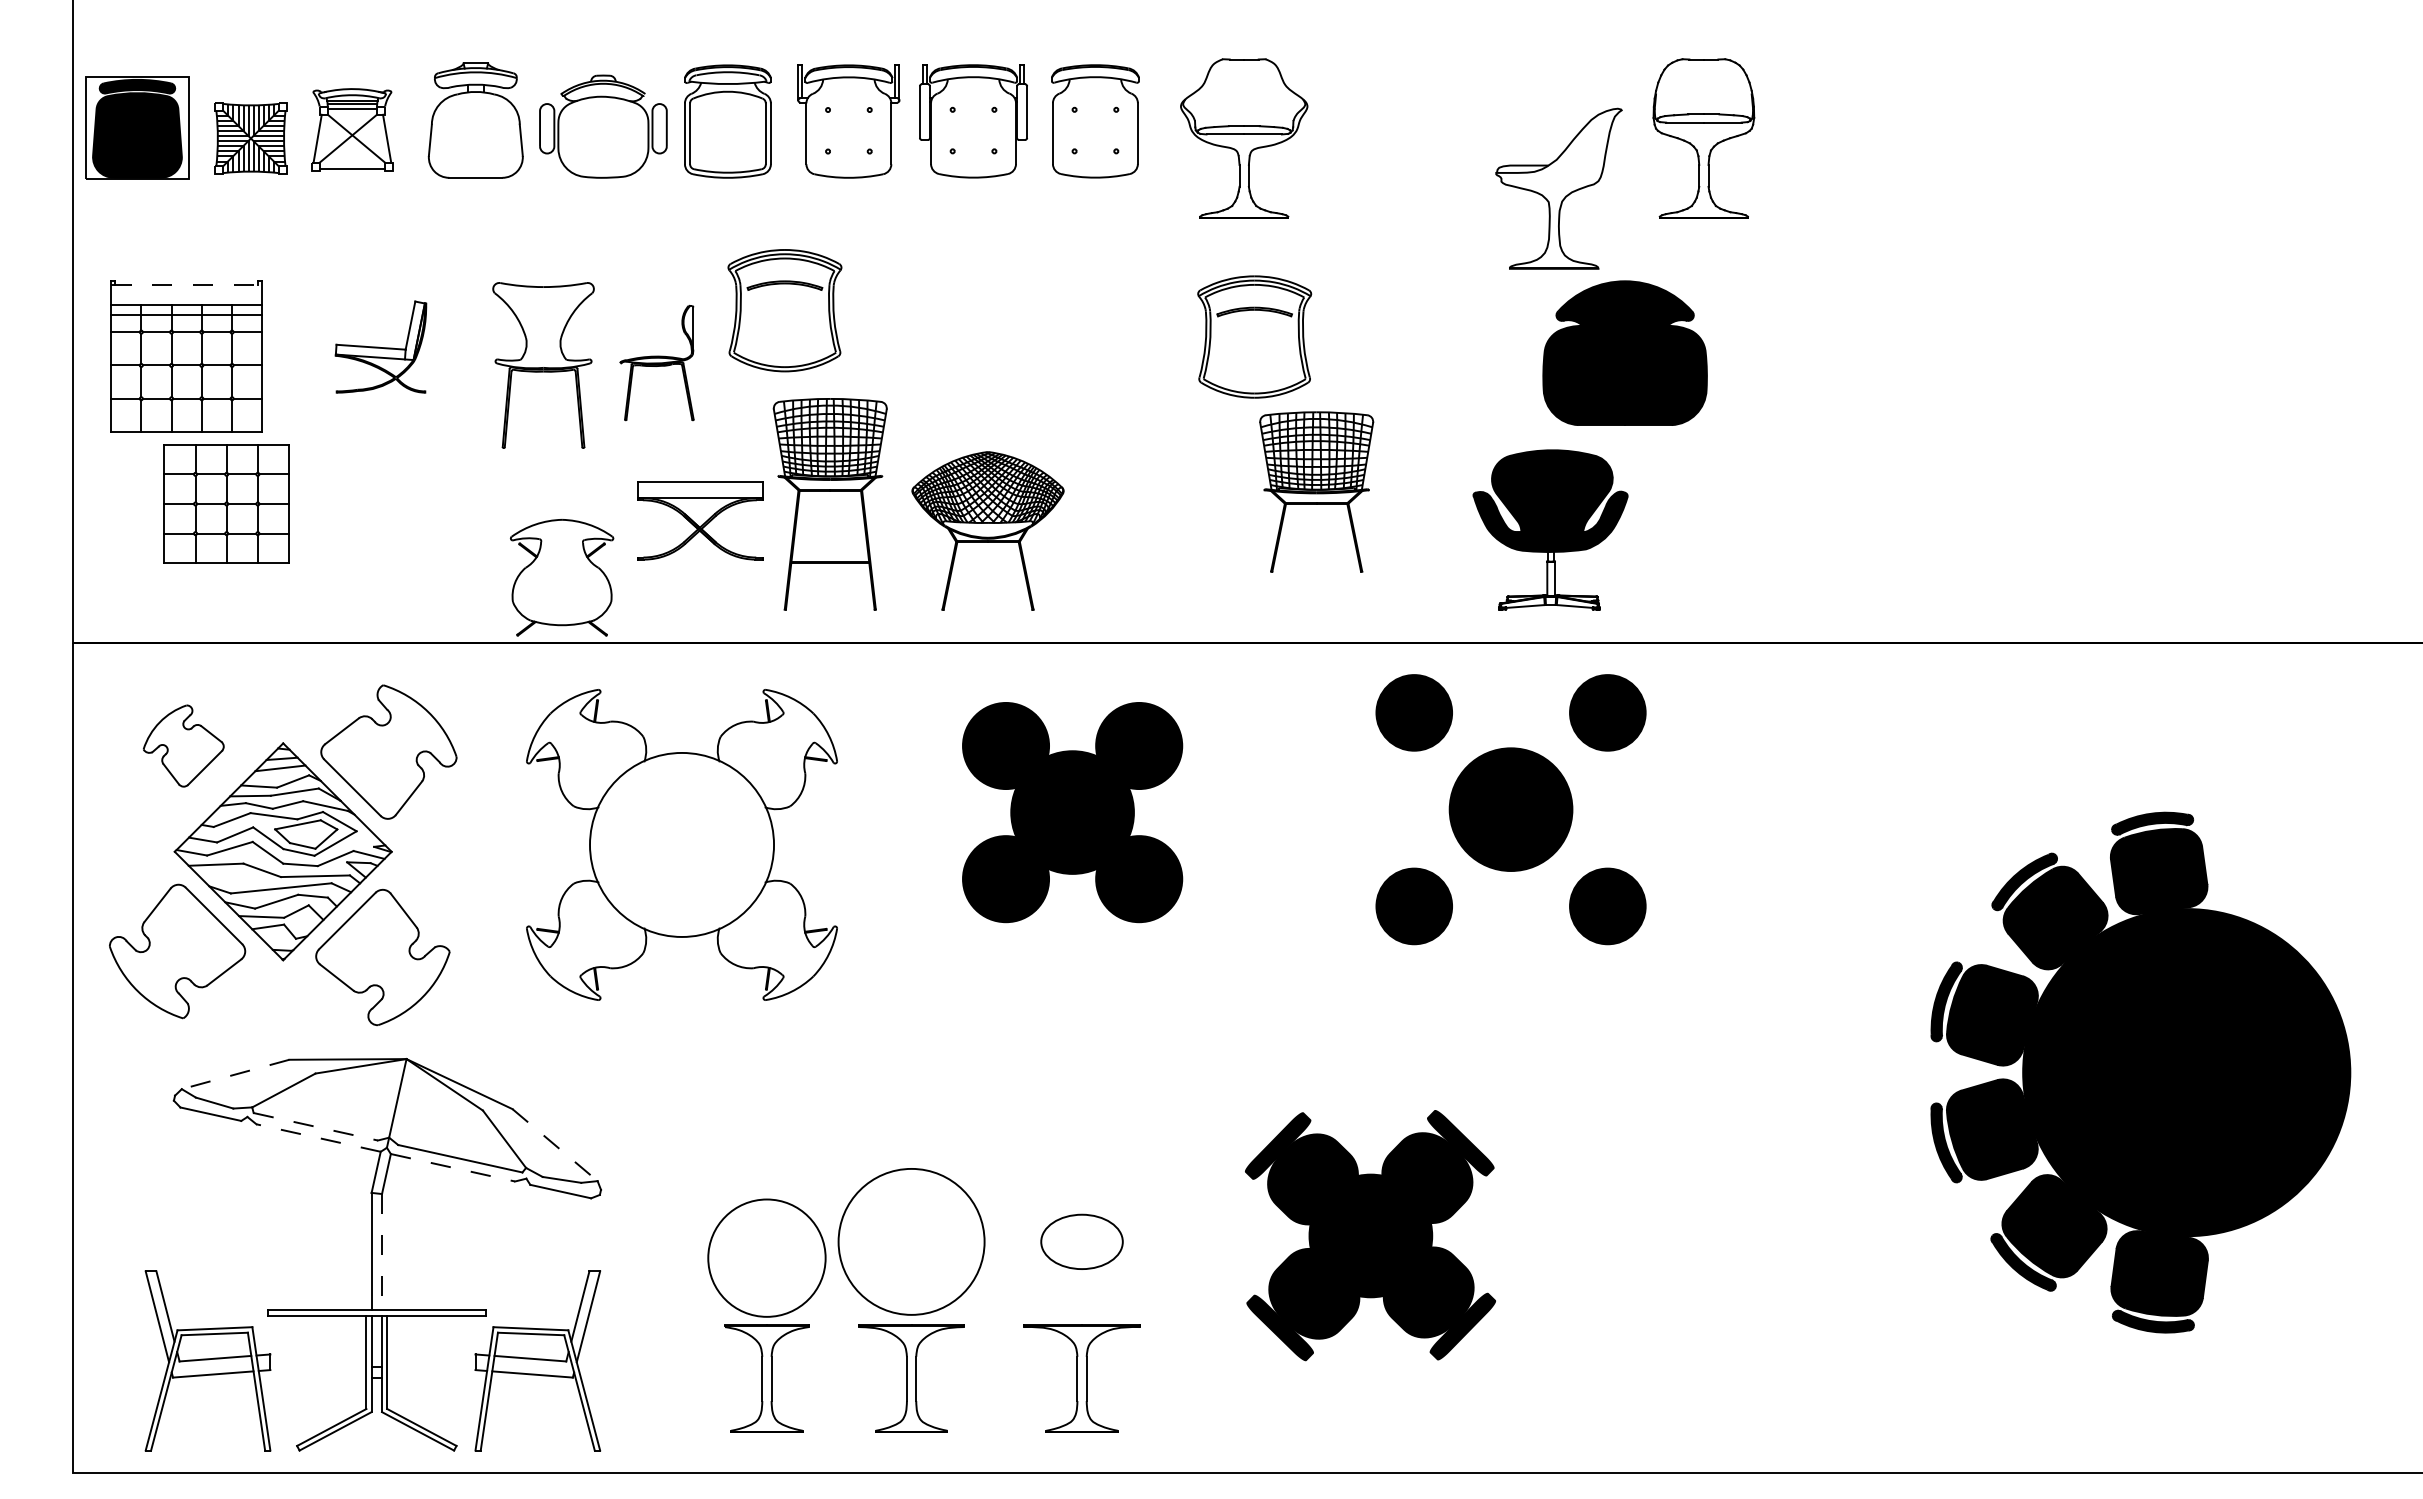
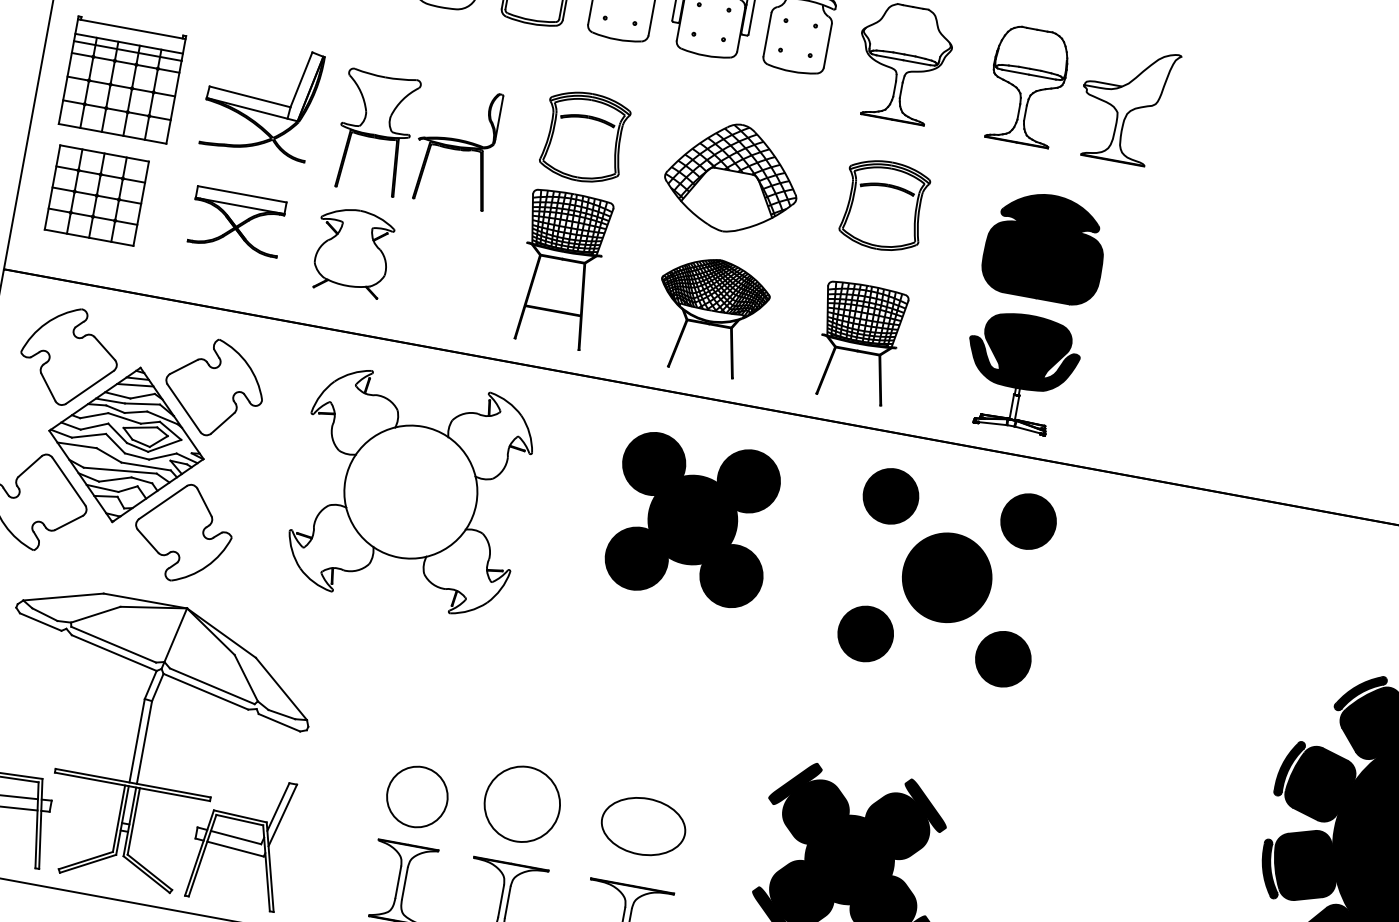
part: (1703, 138) -> (1026, 85), moved
part: (1558, 188) -> (1126, 104), moved
line: (186, 284) -> (131, 28), dashed -> solid
part: (784, 310) -> (584, 137), moved
part: (1041, 337) -> (732, 178), added
part: (380, 346) -> (261, 98), size x1.67
part: (1624, 352) -> (1045, 246), moved
part: (656, 362) -> (455, 145), size x1.43
part: (1316, 491) -> (859, 342), moved
part: (226, 503) -> (96, 195), moved
part: (700, 520) -> (237, 221), moved
part: (1550, 529) -> (1020, 372), moved
part: (987, 530) -> (710, 315), moved
part: (562, 577) -> (353, 251), moved
part: (183, 745) -> (69, 356), size x1.67
part: (1510, 809) -> (946, 577), moved
line: (235, 1074) -> (63, 597), dashed -> solid
line: (315, 1126) -> (113, 644), dashed -> solid
line: (318, 1138) -> (114, 653), dashed -> solid
line: (555, 1145) -> (281, 689), dashed -> solid
line: (453, 1167) -> (206, 691), dashed -> solid
circle: (911, 1241) -> (522, 804), size x0.71
part: (1081, 1241) -> (643, 826), size x1.43
line: (382, 1252) -> (144, 742), dashed -> solid
circle: (766, 1258) -> (417, 797), size x0.71

